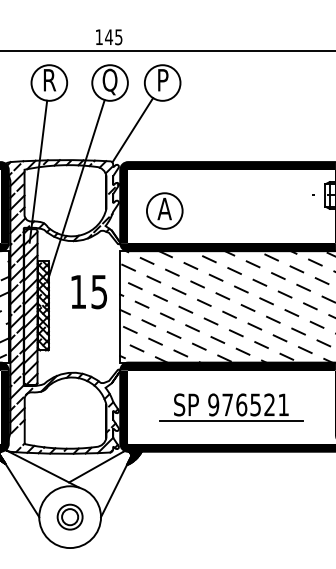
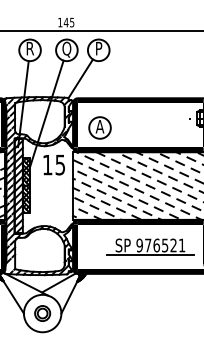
text: (88, 292) -> (53, 165), moved
part: (231, 406) -> (150, 246), moved

